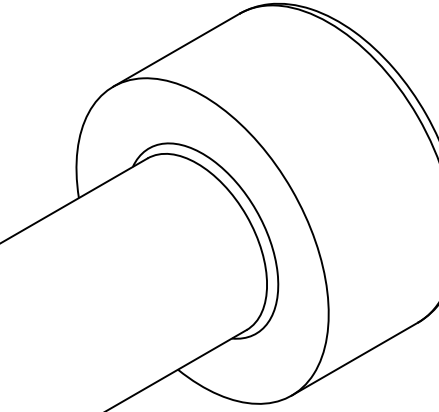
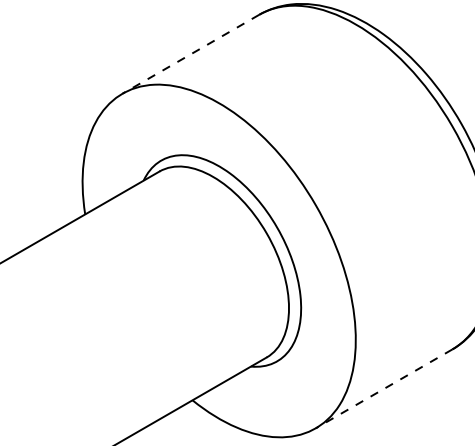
line: (176, 50) -> (190, 54), solid -> dashed
line: (355, 358) -> (384, 388), solid -> dashed

